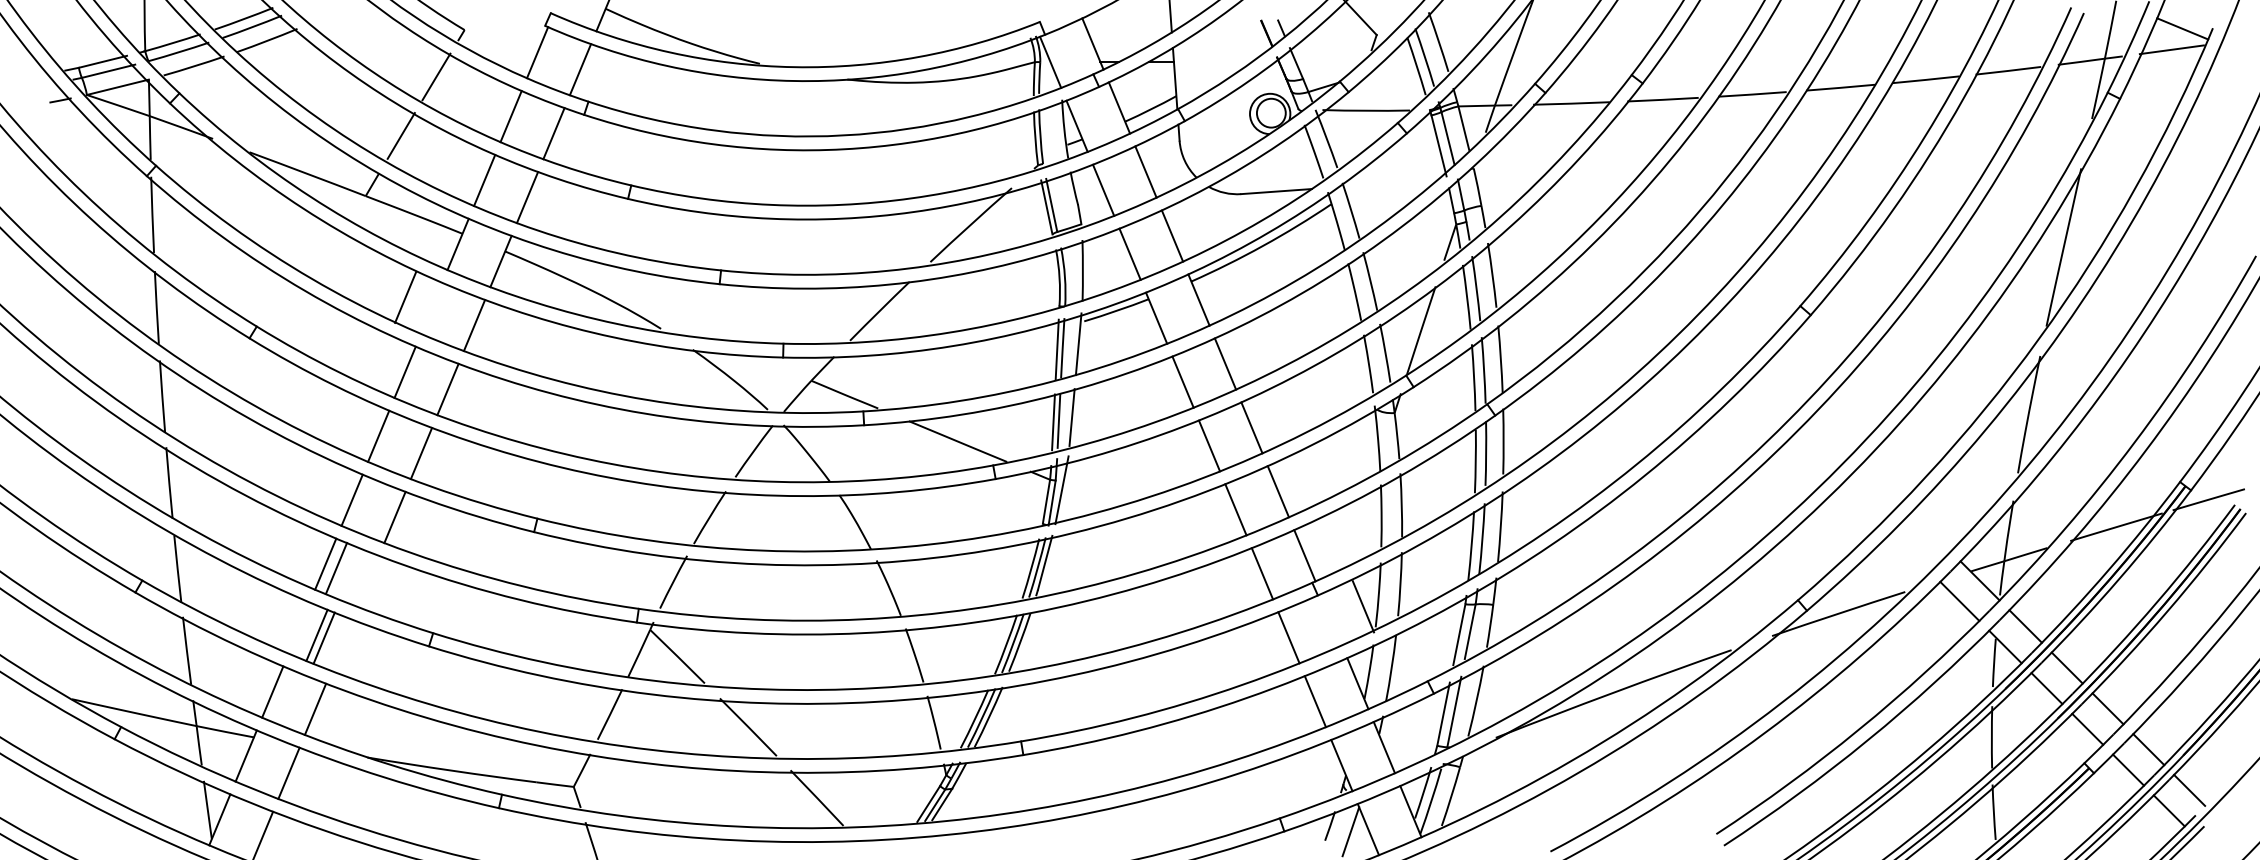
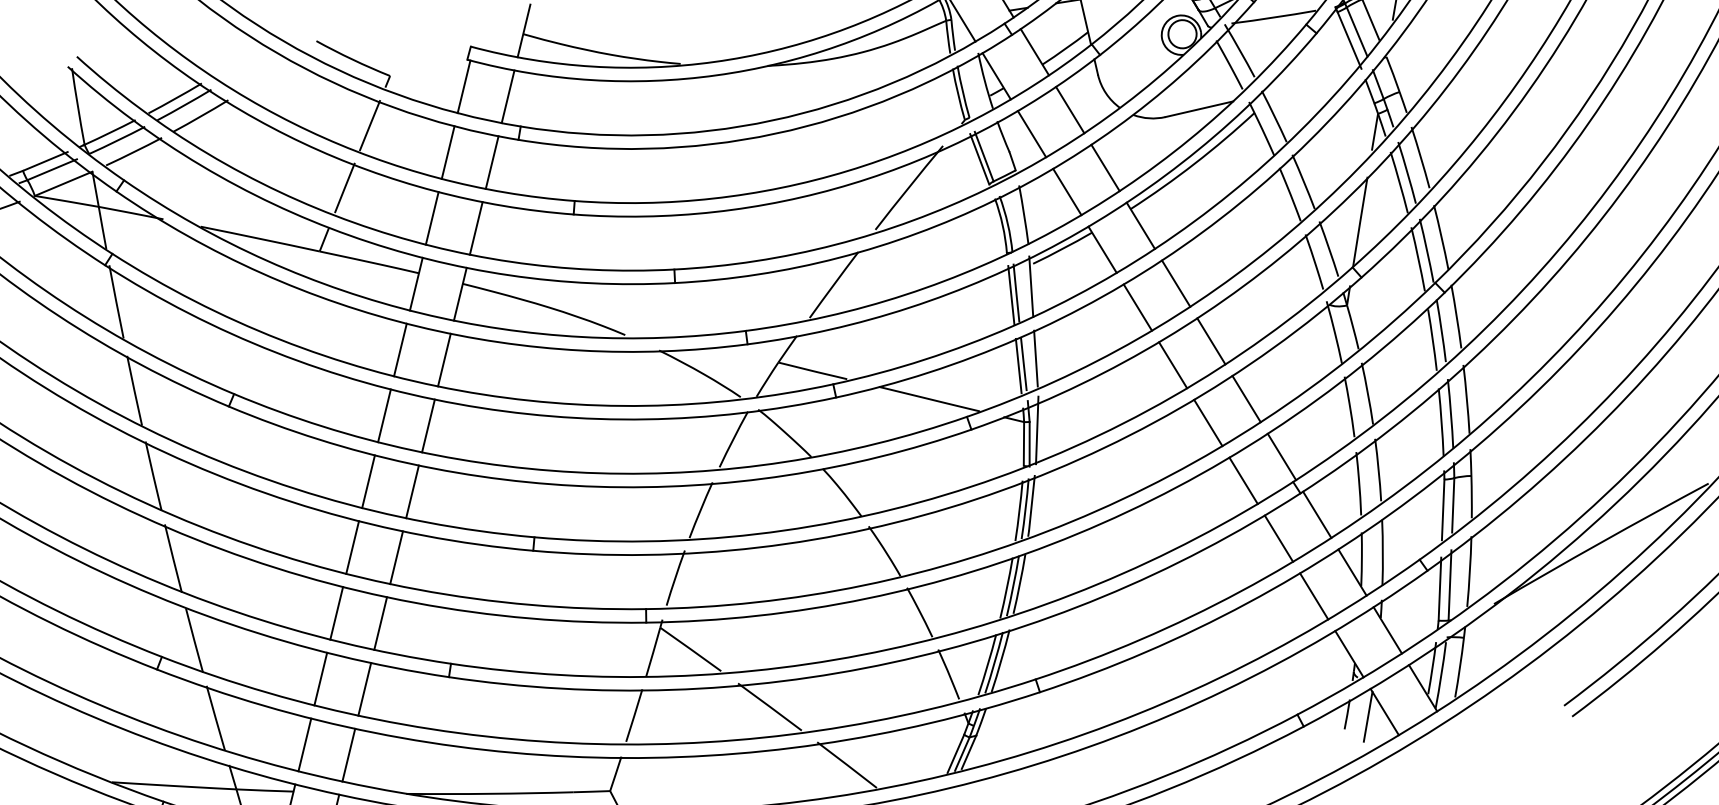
line: (405, 296) -> (400, 349), moved
line: (336, 568) -> (380, 623), moved
line: (1363, 606) -> (1317, 514), moved
line: (316, 634) -> (364, 688), moved
line: (323, 637) -> (319, 678), moved

